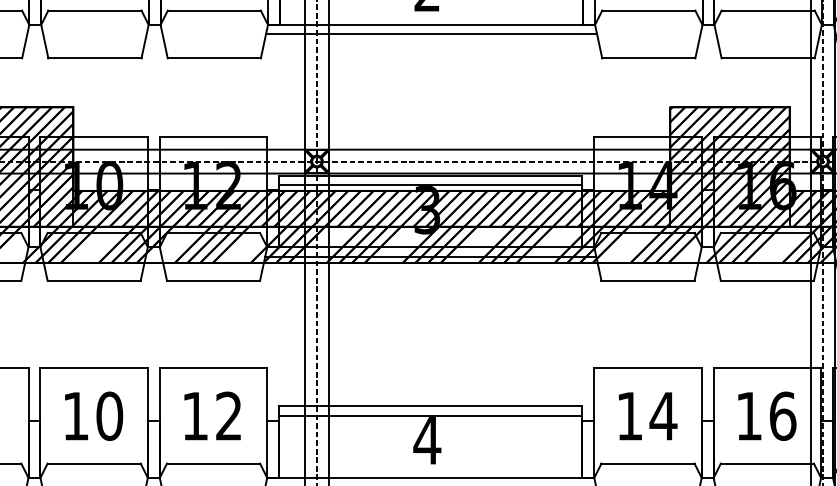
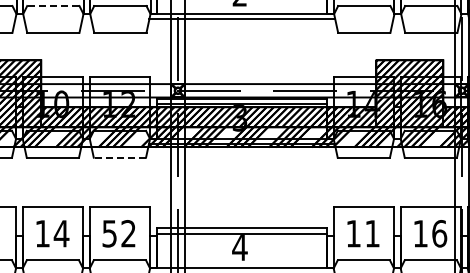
line: (93, 11) -> (52, 6), solid -> dashed
line: (212, 280) -> (119, 157), solid -> dashed
text: (109, 415) -> (61, 233), 10 -> 14
text: (194, 415) -> (109, 233), 12 -> 52
text: (663, 415) -> (372, 233), 14 -> 11

